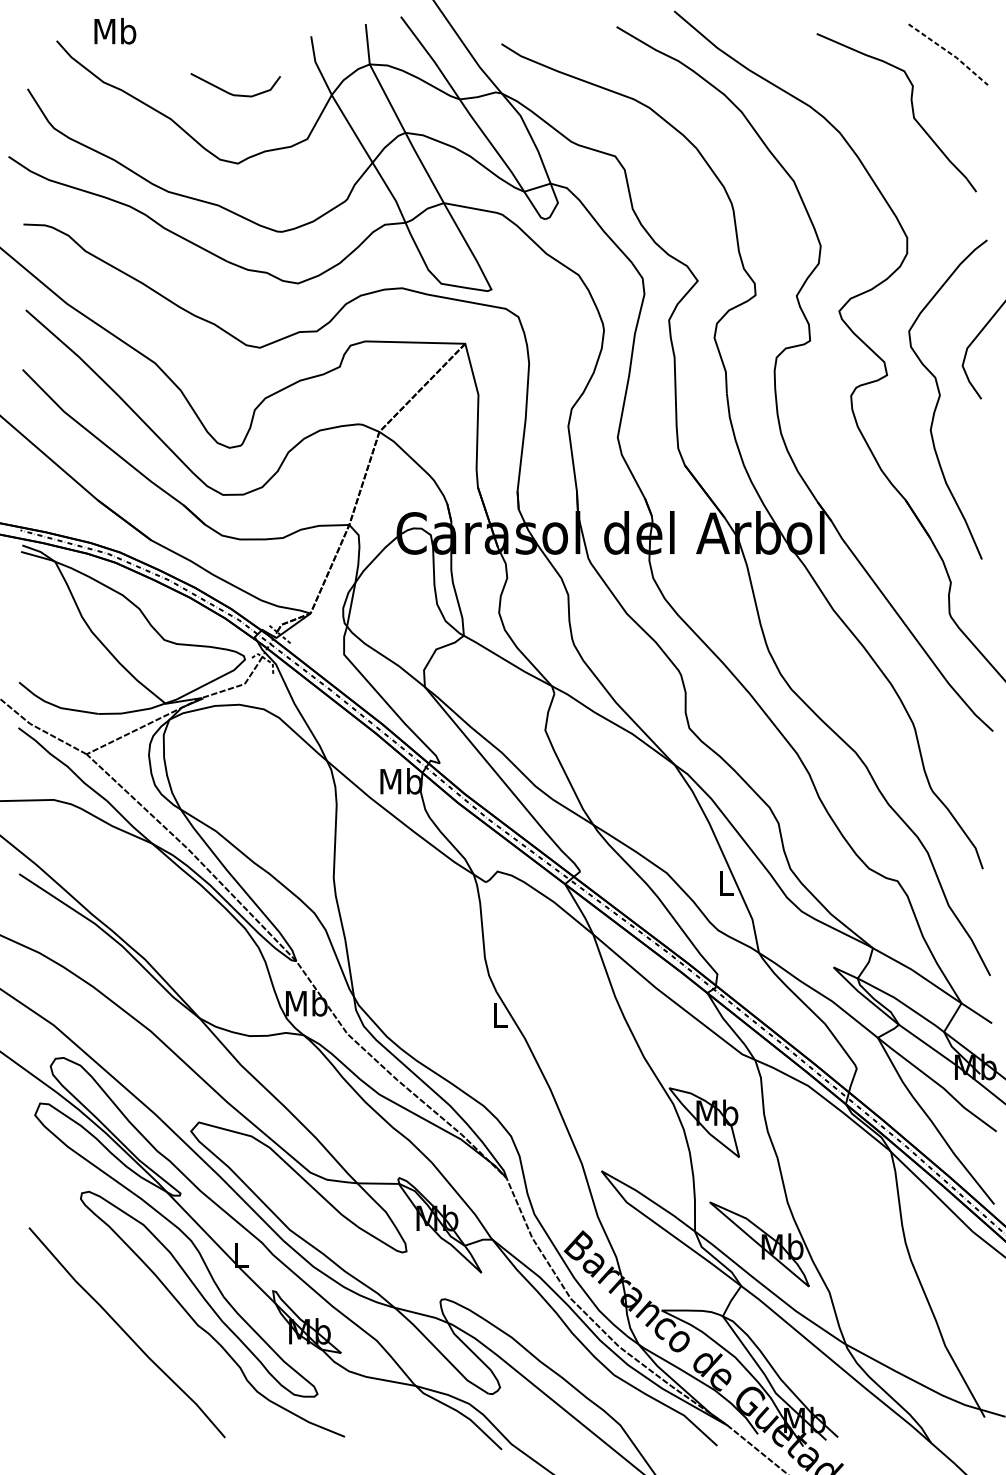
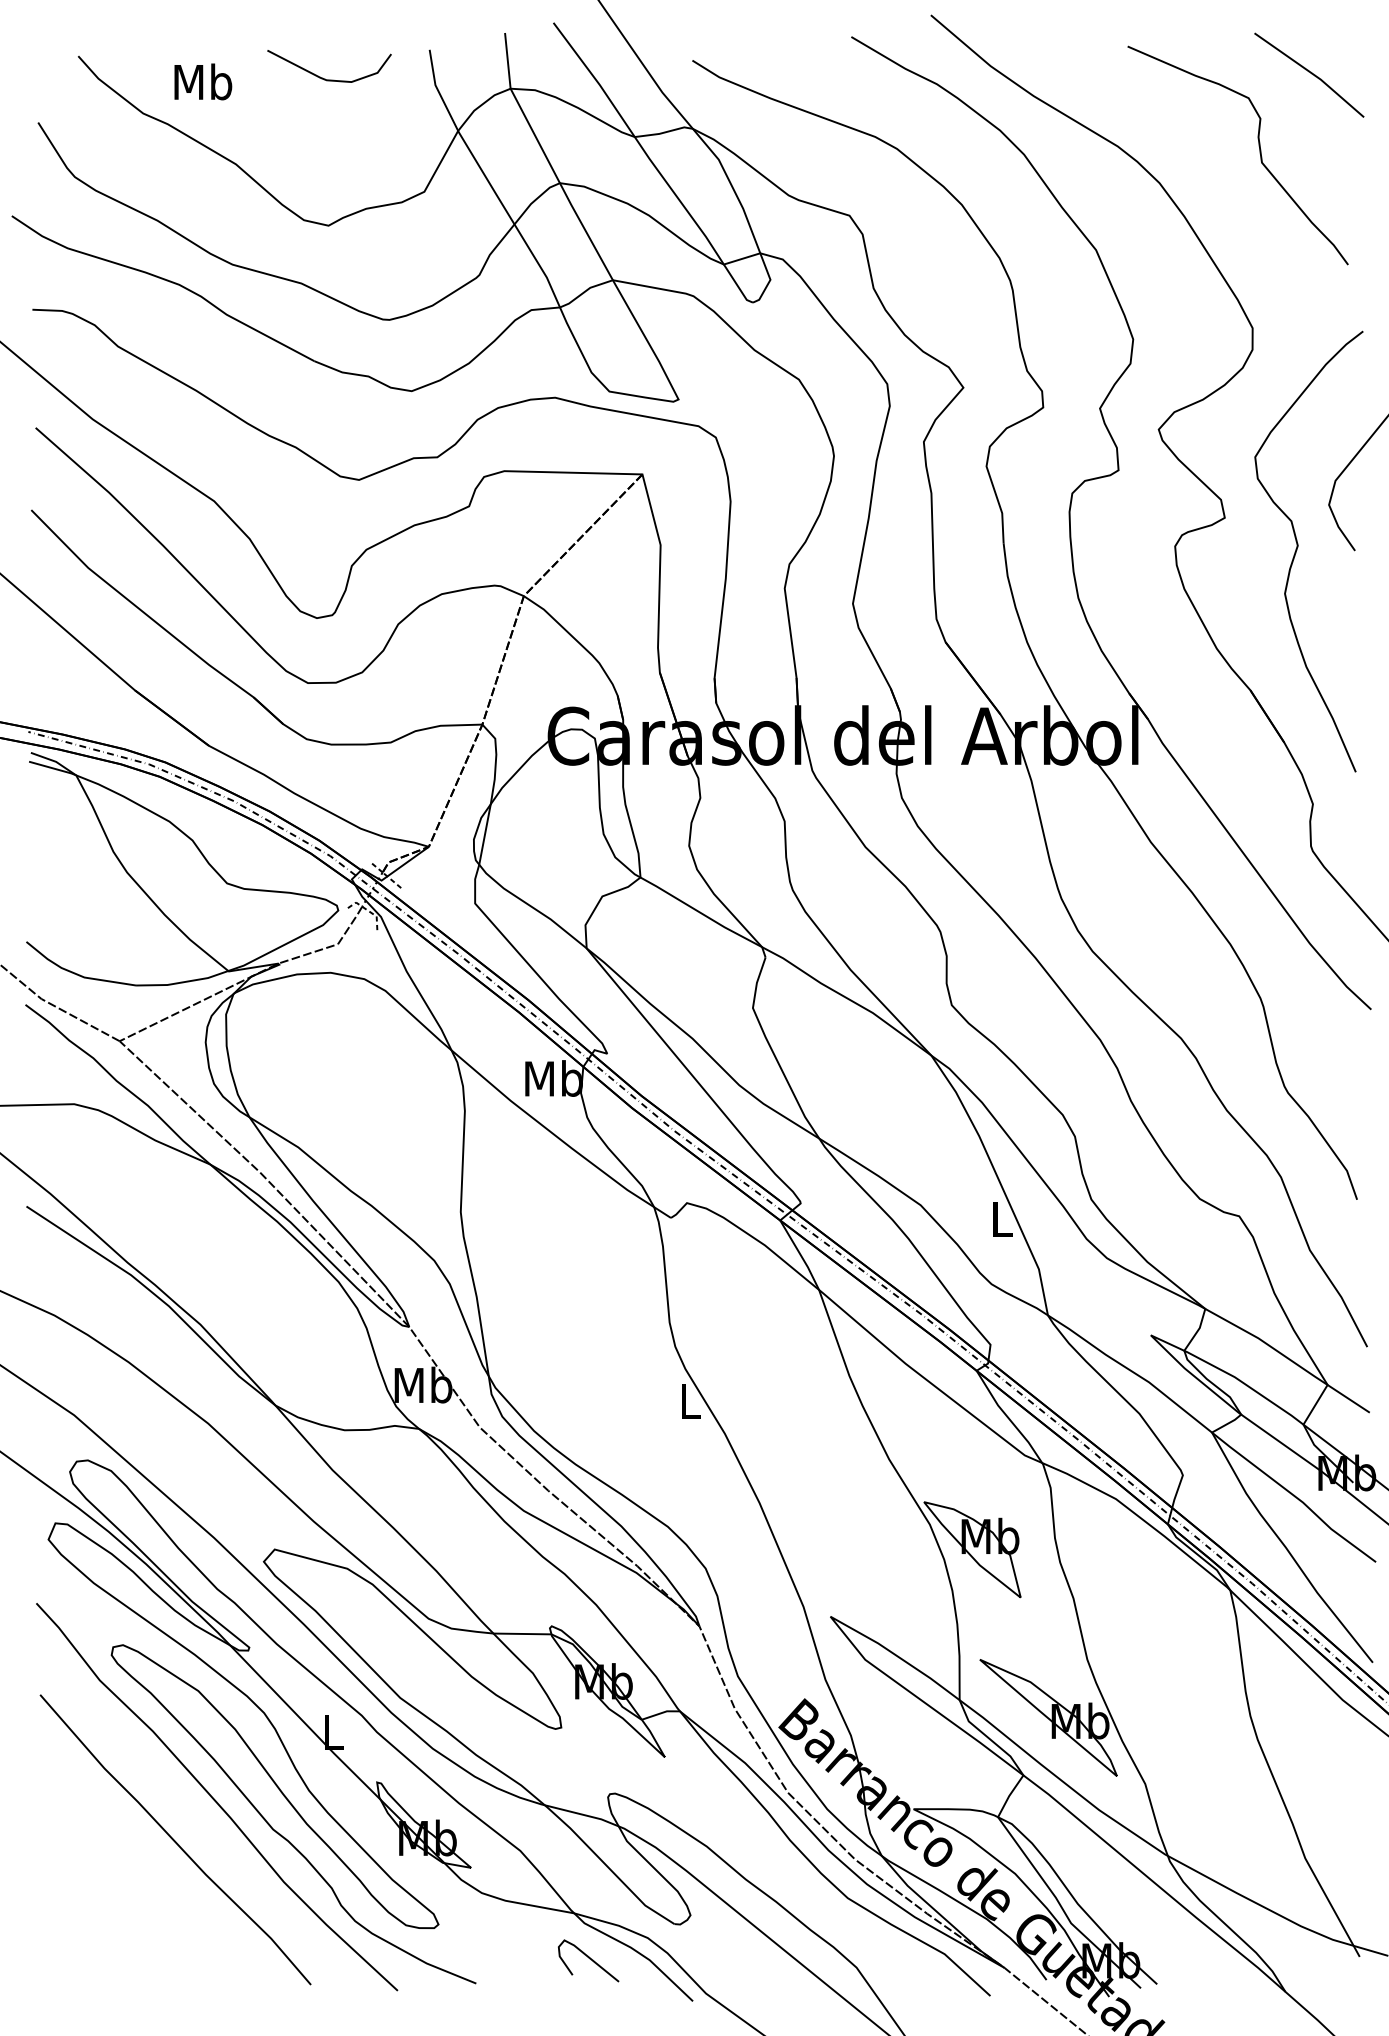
text: (115, 30) -> (203, 81), moved
line: (949, 53) -> (1311, 73), dashed -> solid
curve: (232, 93) -> (325, 78), moved
curve: (156, 1303) -> (215, 1799), added
curve: (426, 1419) -> (589, 1959), added

